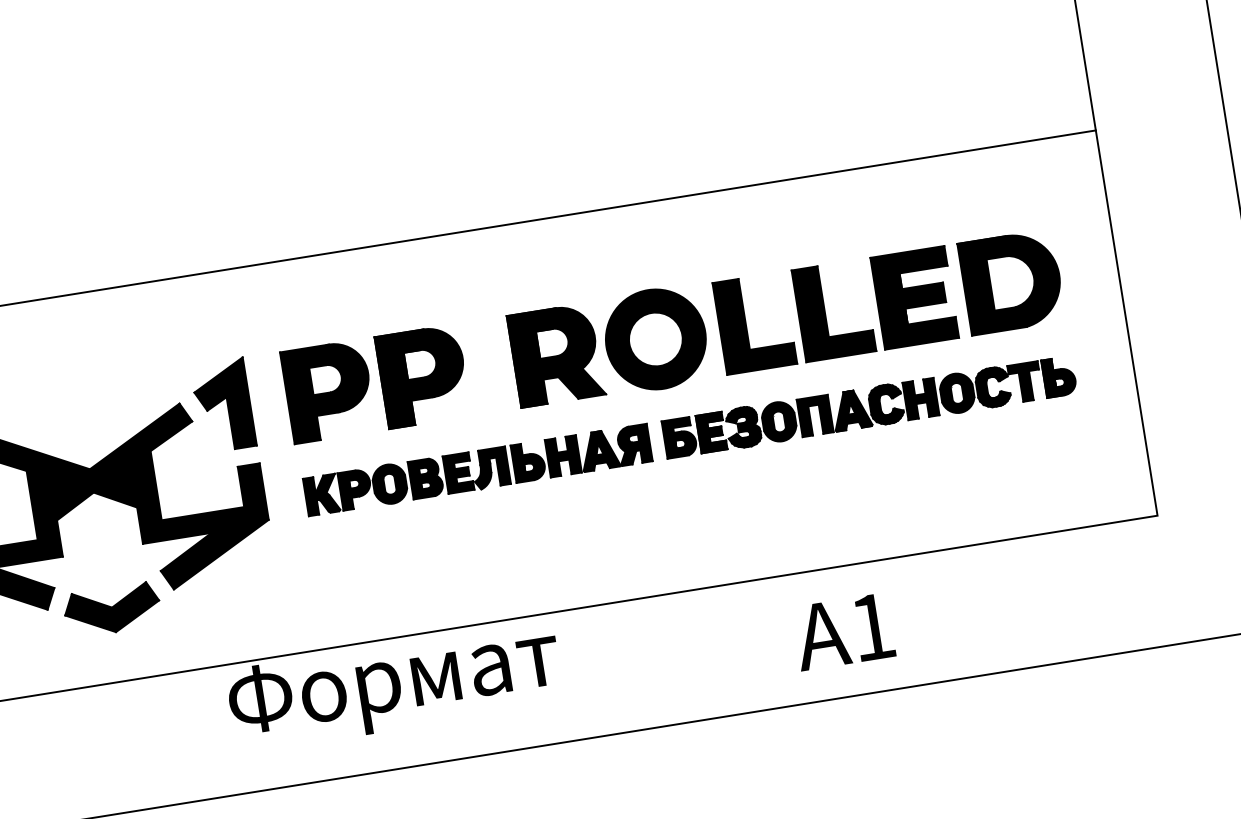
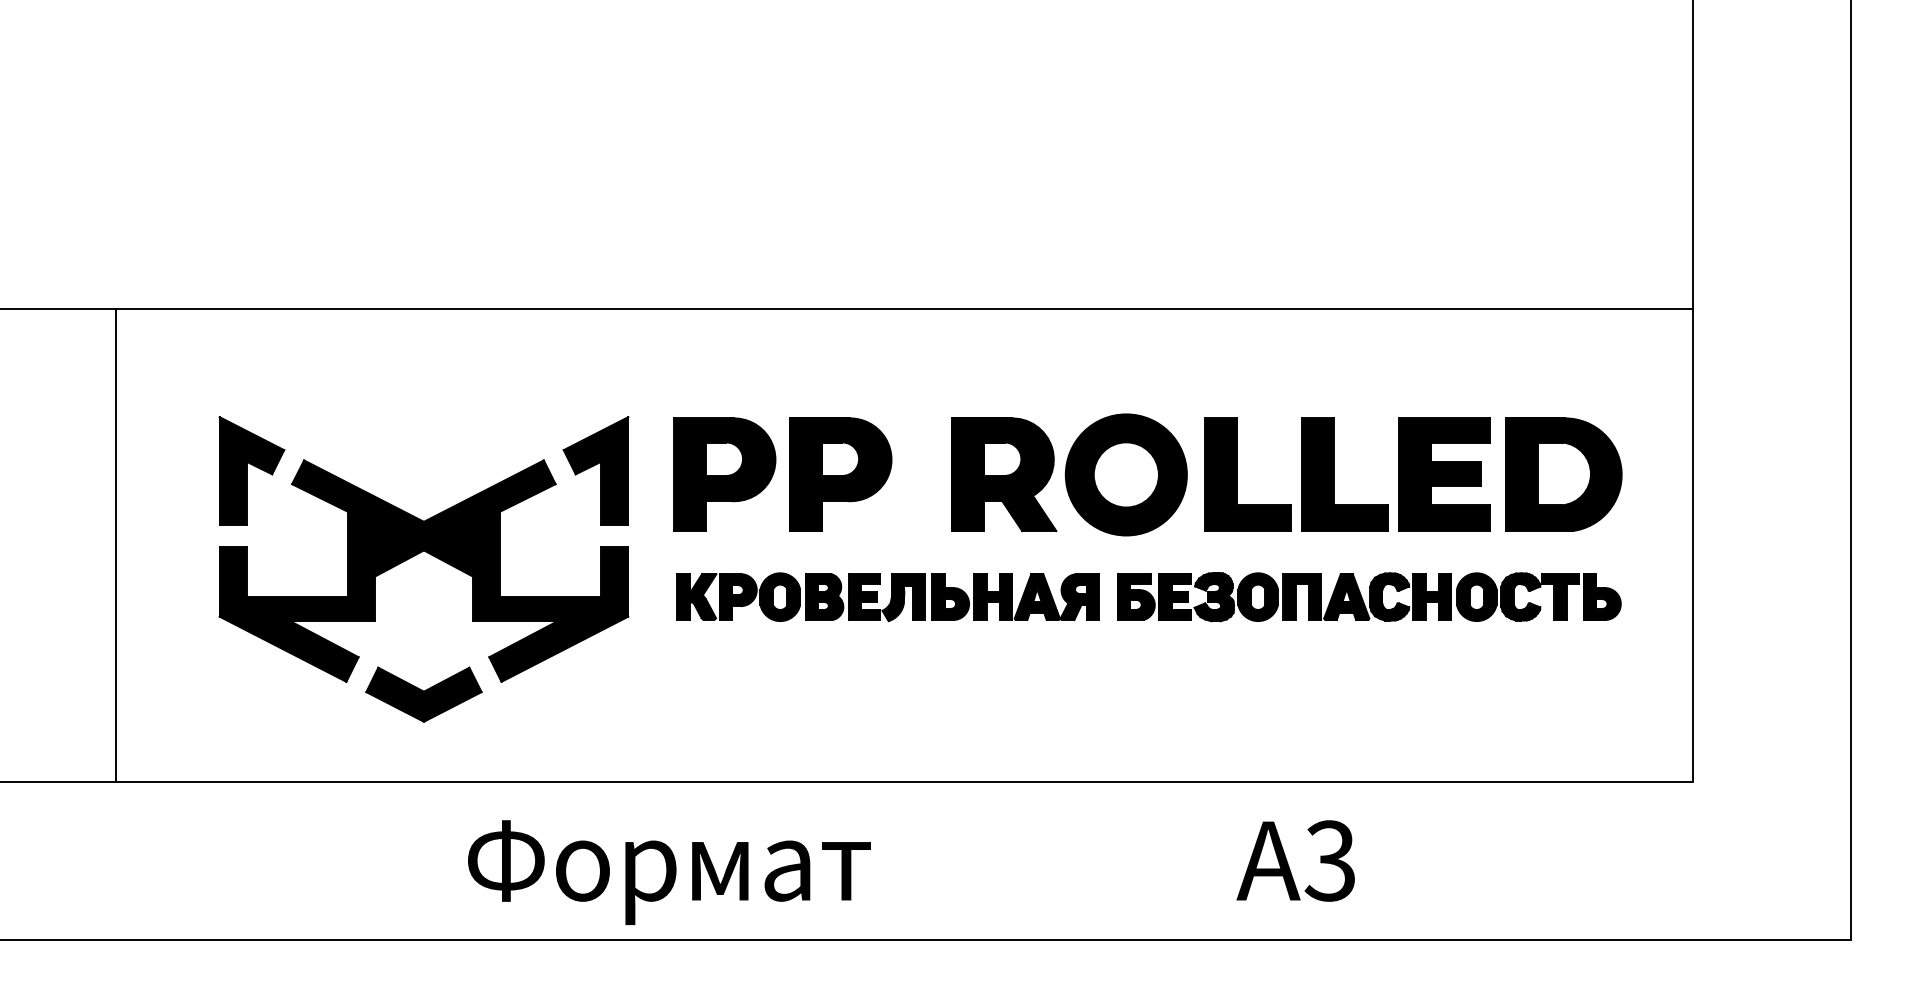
text: (871, 626) -> (1329, 860), A1 -> A3
text: (395, 686) -> (669, 872), moved

